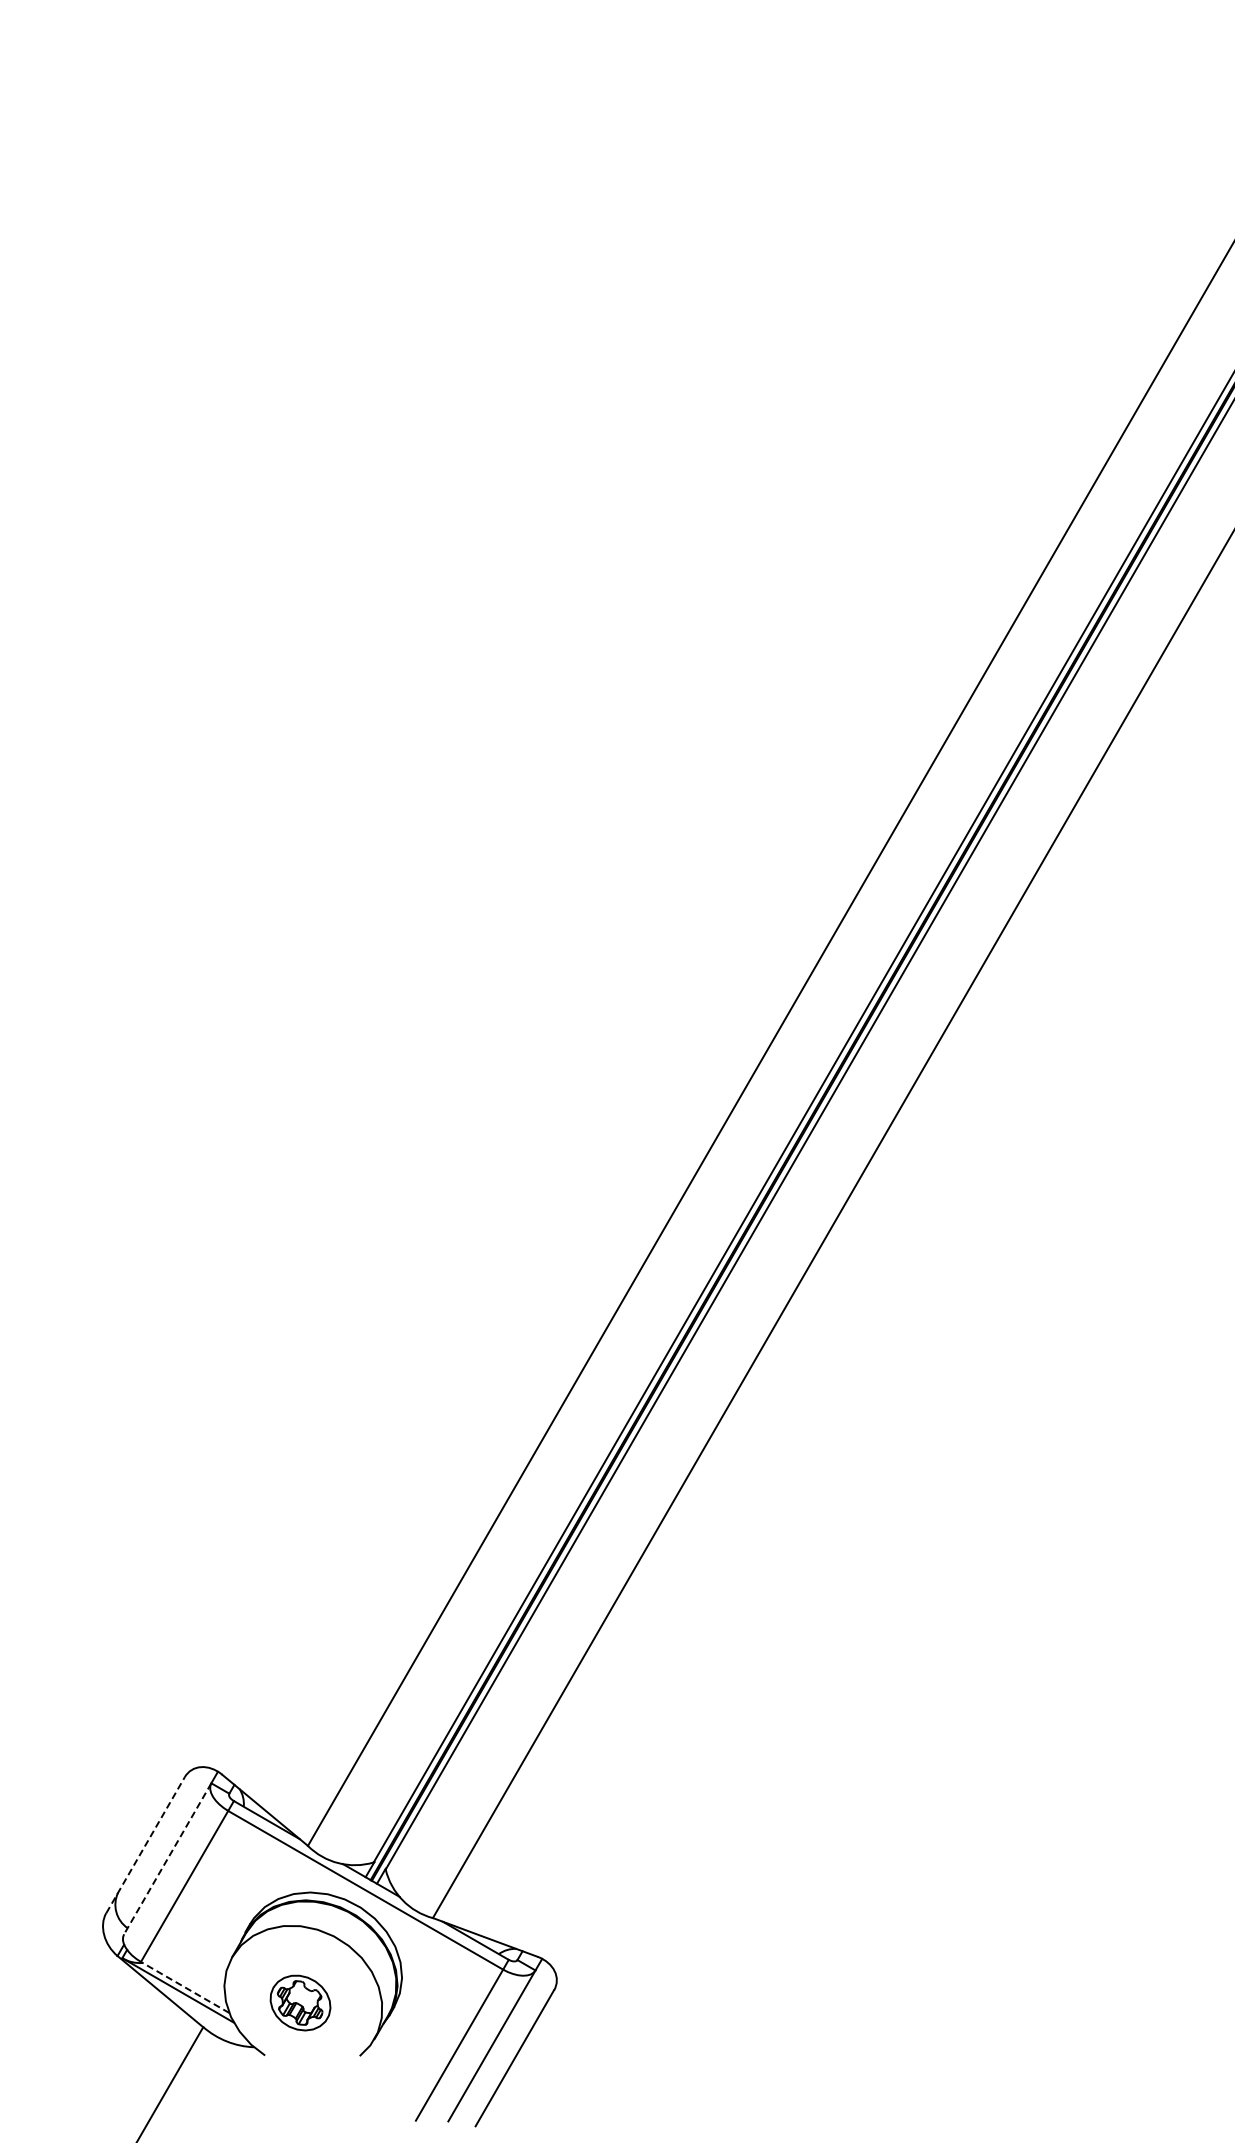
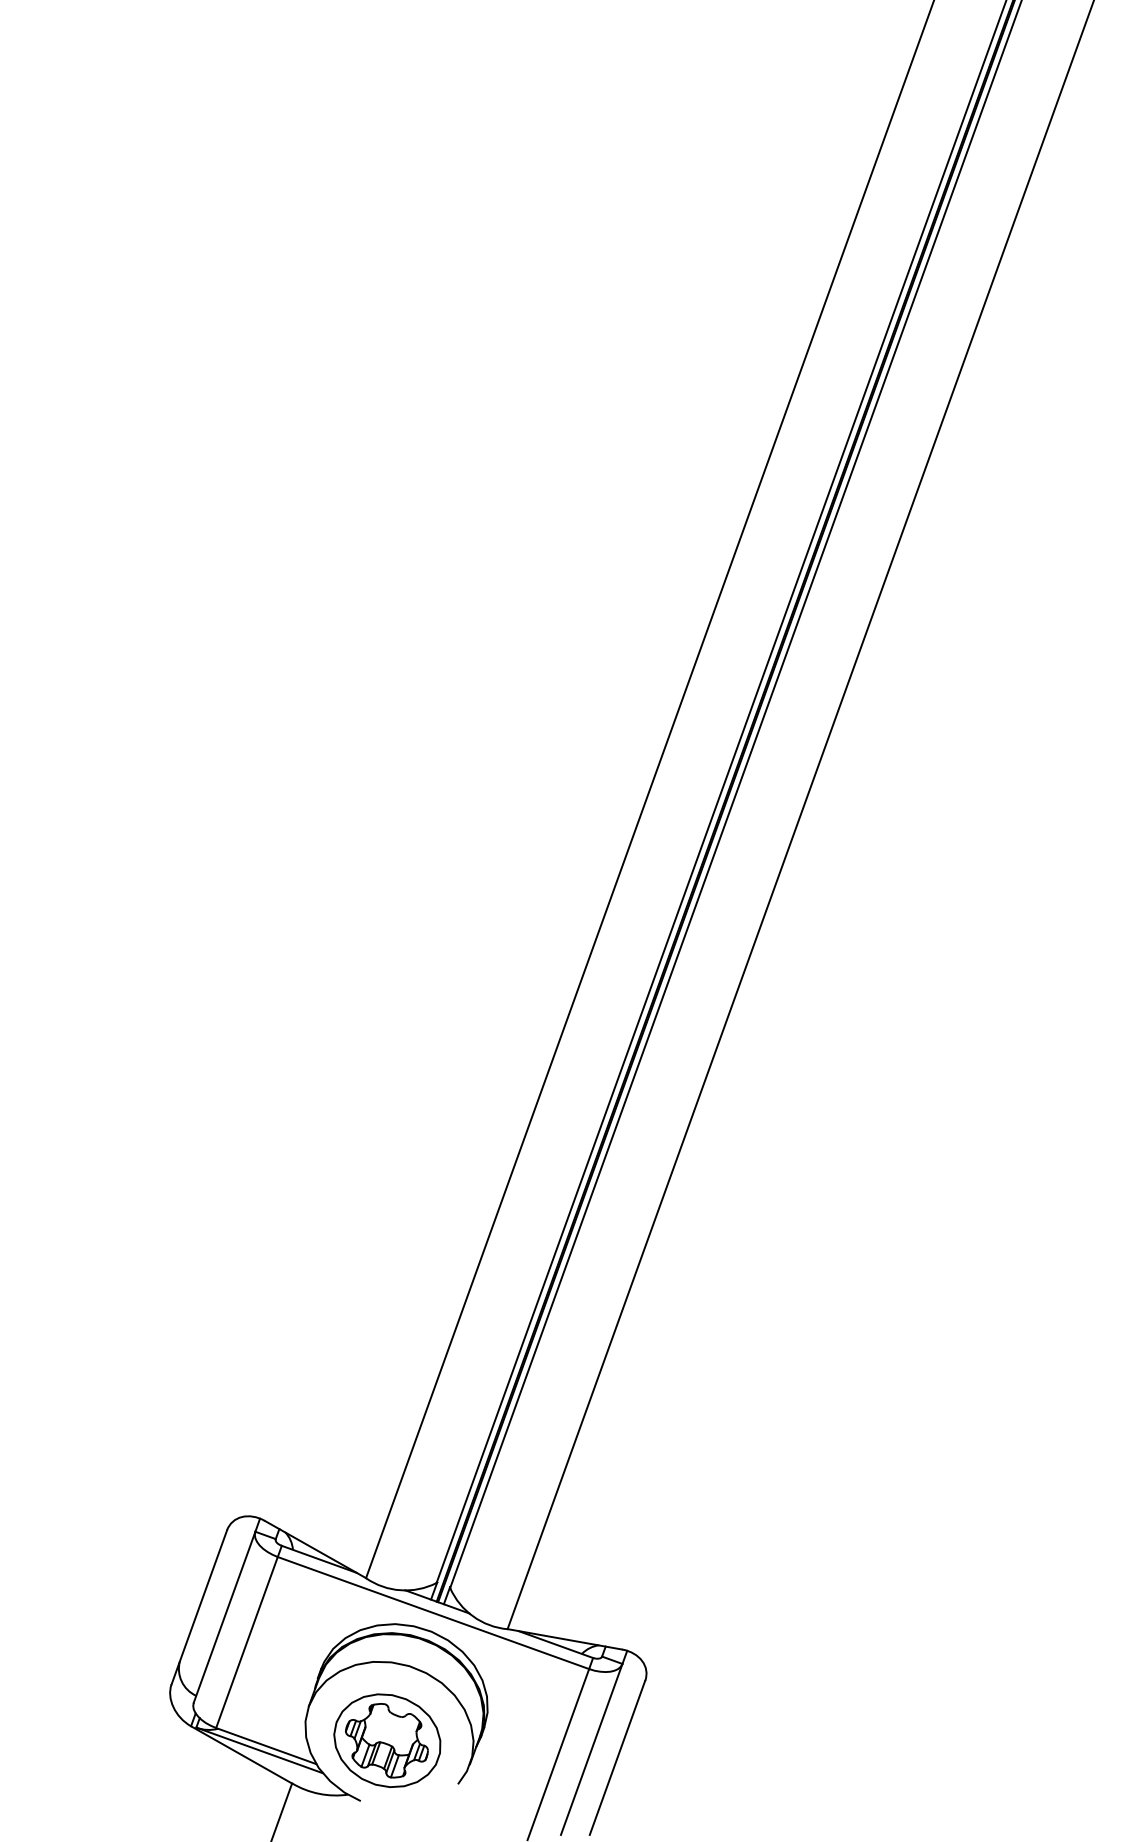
line: (145, 1845) -> (199, 1607), dashed -> solid
line: (167, 1859) -> (224, 1618), dashed -> solid
line: (184, 1987) -> (265, 1746), dashed -> solid
part: (300, 2002) -> (387, 1740), size x1.67

